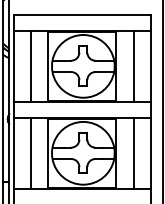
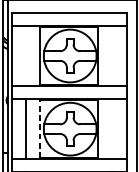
line: (30, 65) -> (25, 55), removed
line: (133, 65) -> (112, 55), removed
line: (47, 152) -> (40, 128), solid -> dashed
line: (133, 152) -> (112, 128), removed

